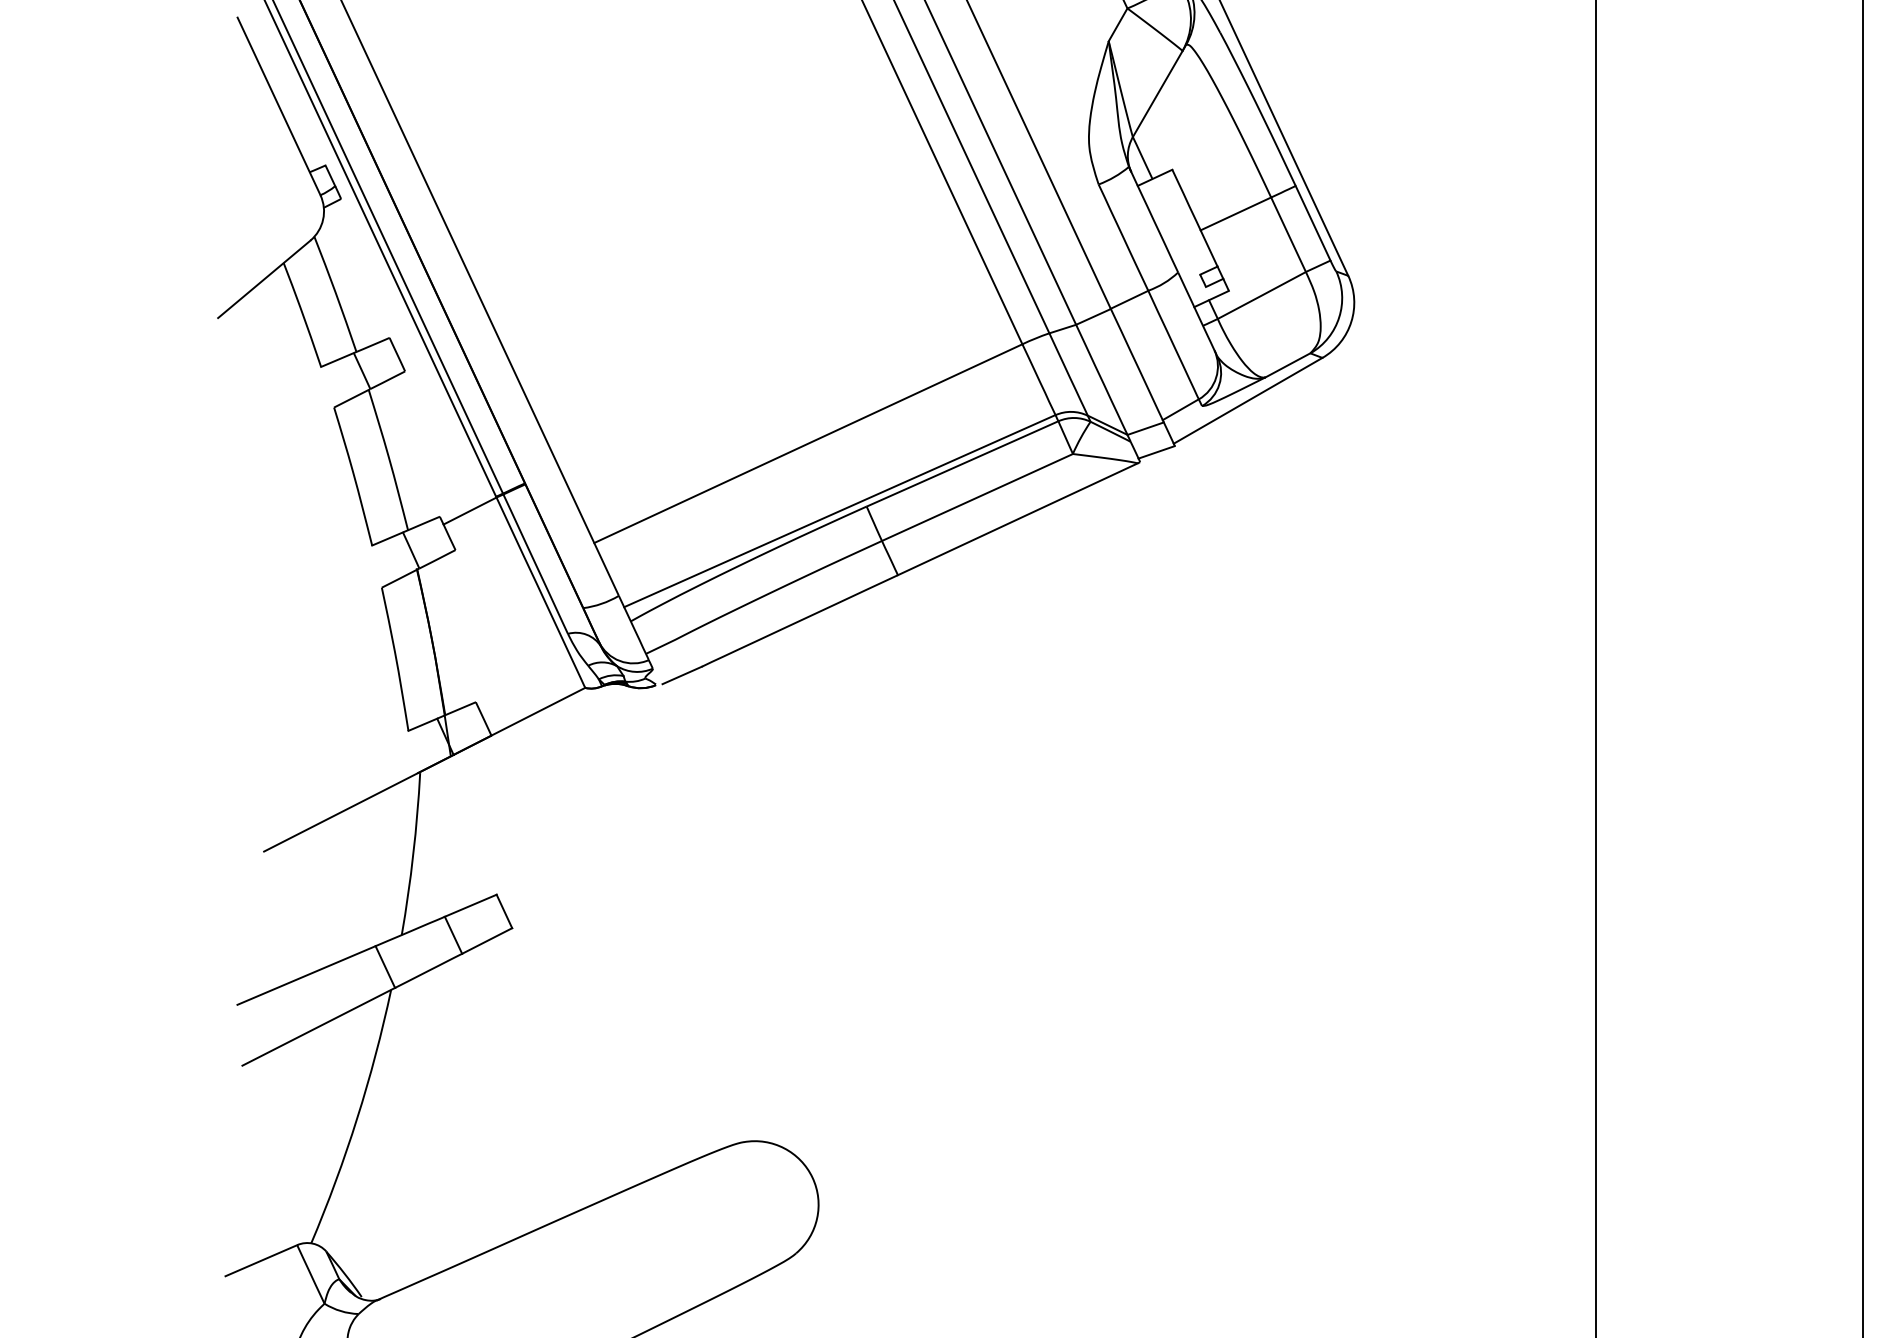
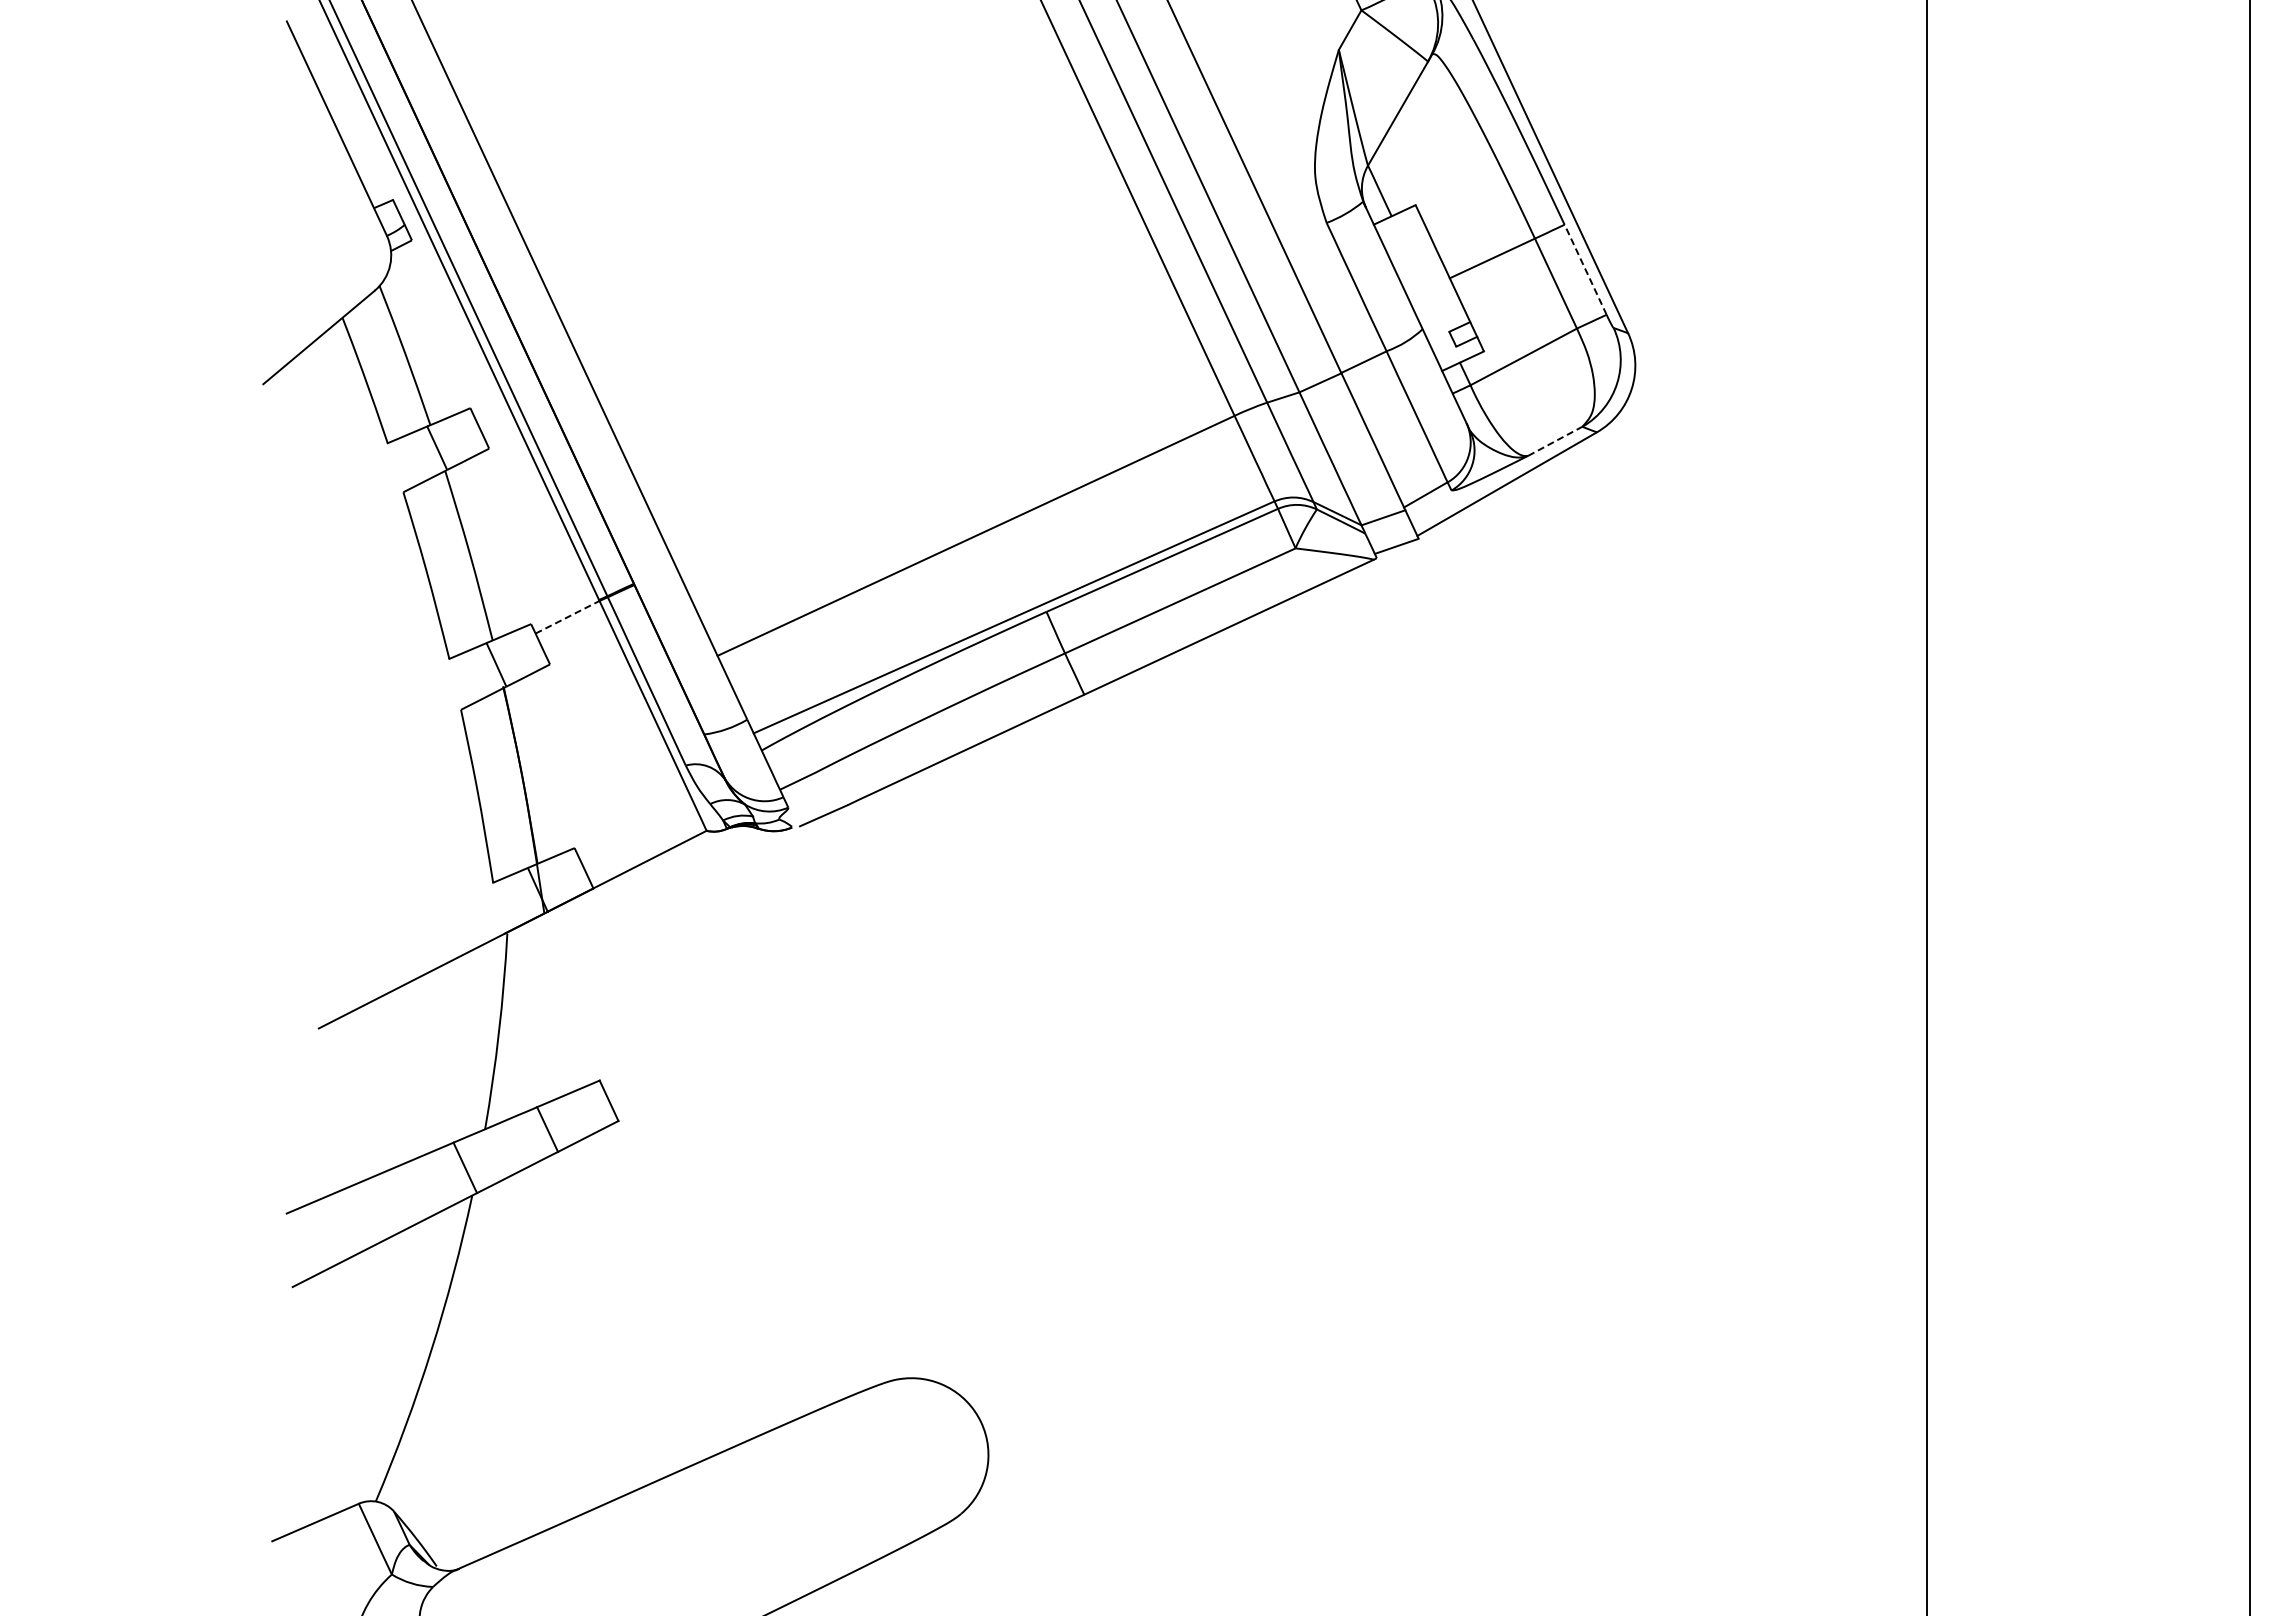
line: (1313, 223) -> (1585, 269), solid -> dashed
line: (1288, 365) -> (1555, 441), solid -> dashed
line: (469, 511) -> (567, 617), solid -> dashed

